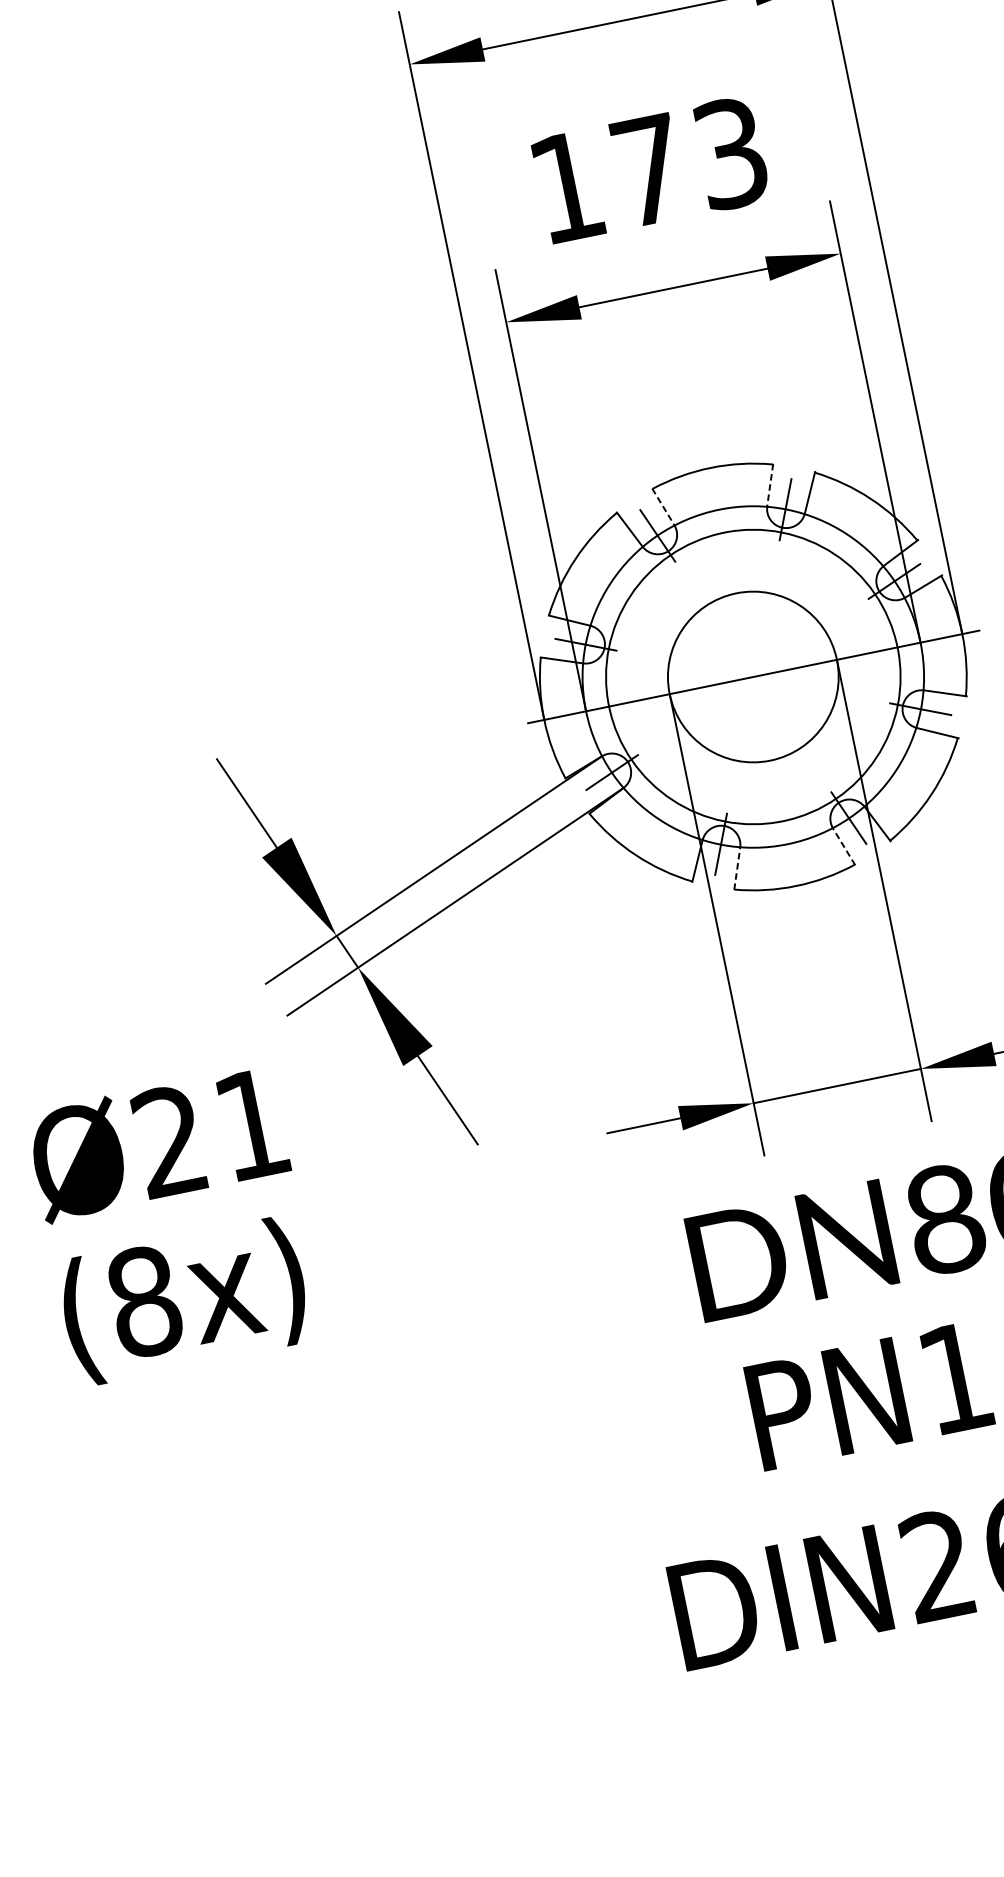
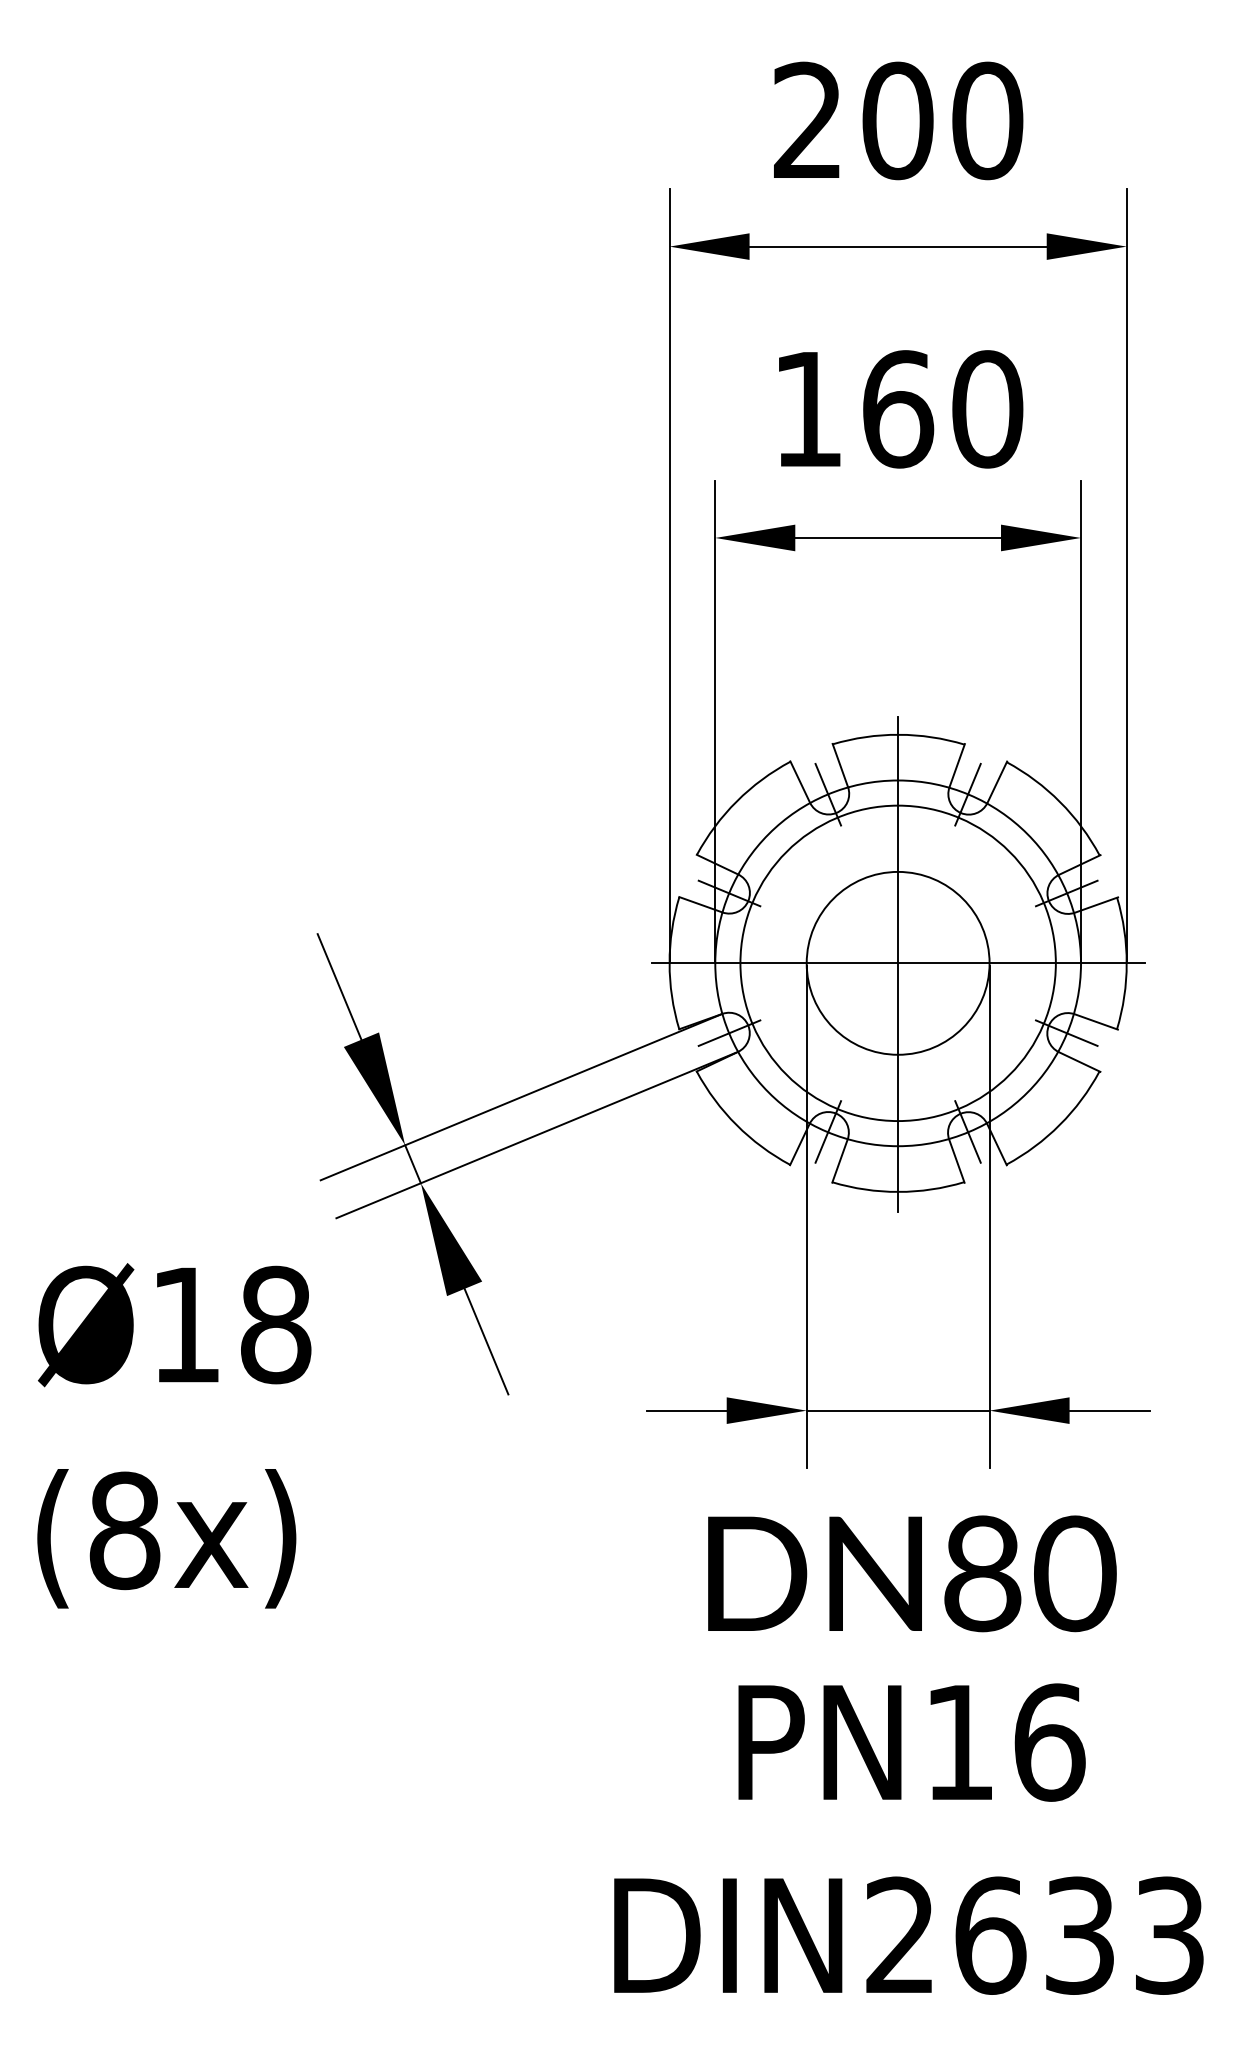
text: (690, 161) -> (943, 409), 173 -> 160
line: (770, 484) -> (957, 765), dashed -> solid
line: (663, 506) -> (840, 765), dashed -> solid
line: (753, 677) -> (898, 964), added
line: (843, 847) -> (956, 1161), dashed -> solid
line: (737, 869) -> (840, 1161), dashed -> solid
text: (211, 1132) -> (231, 1324), Ø21 -> Ø18
text: (184, 1301) -> (166, 1538), moved

